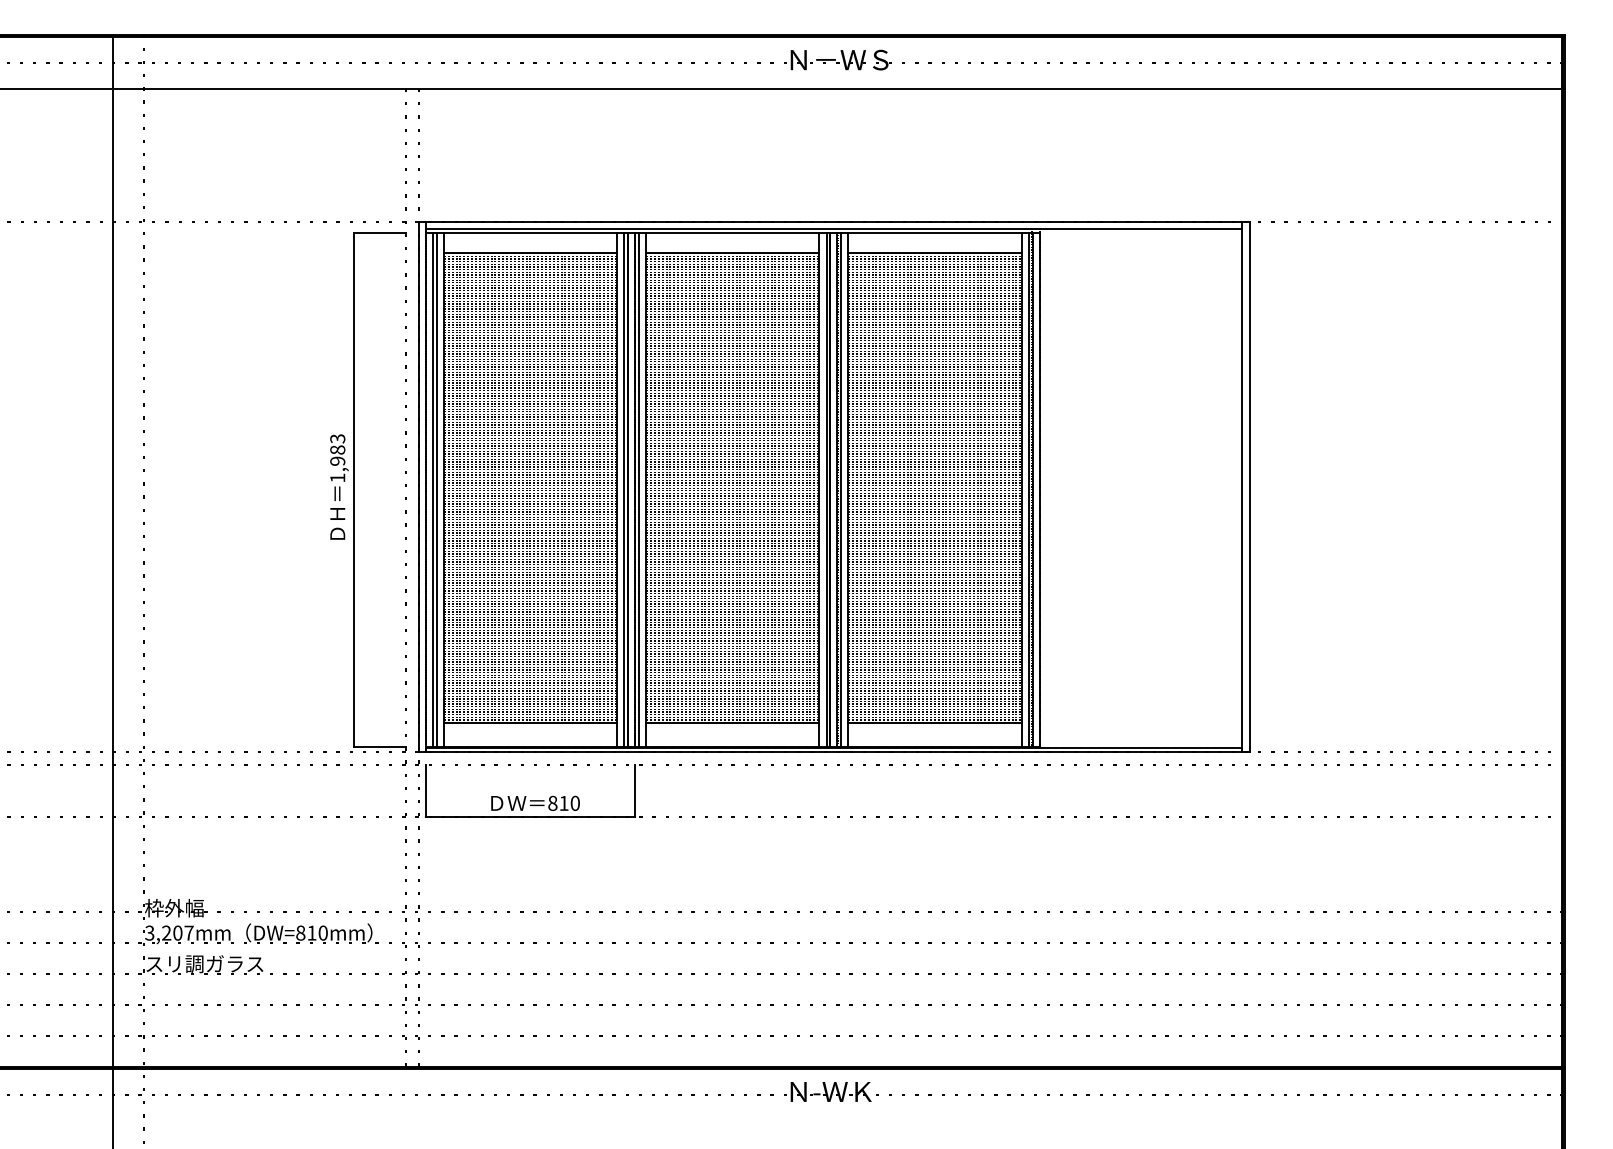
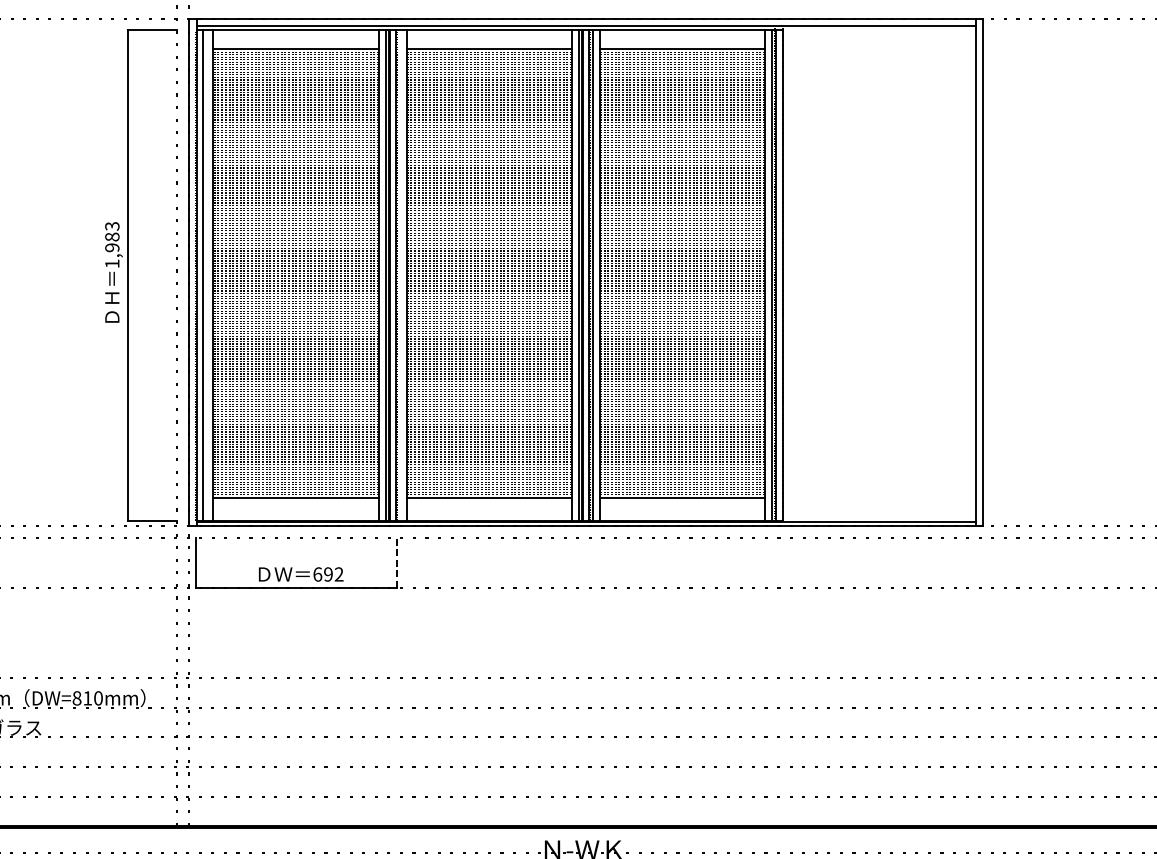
line: (436, 490) -> (206, 275), removed
line: (638, 490) -> (399, 275), removed
line: (635, 791) -> (396, 563), solid -> dashed
text: (563, 802) -> (327, 573), 810 -> 692

